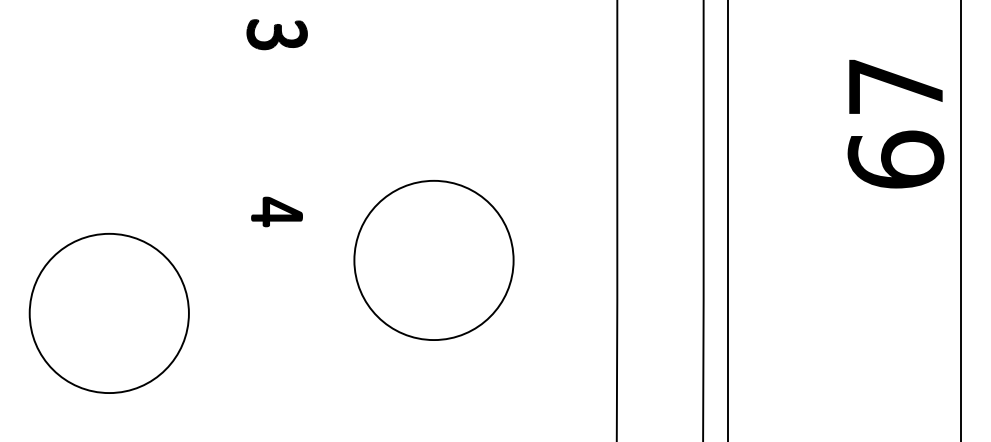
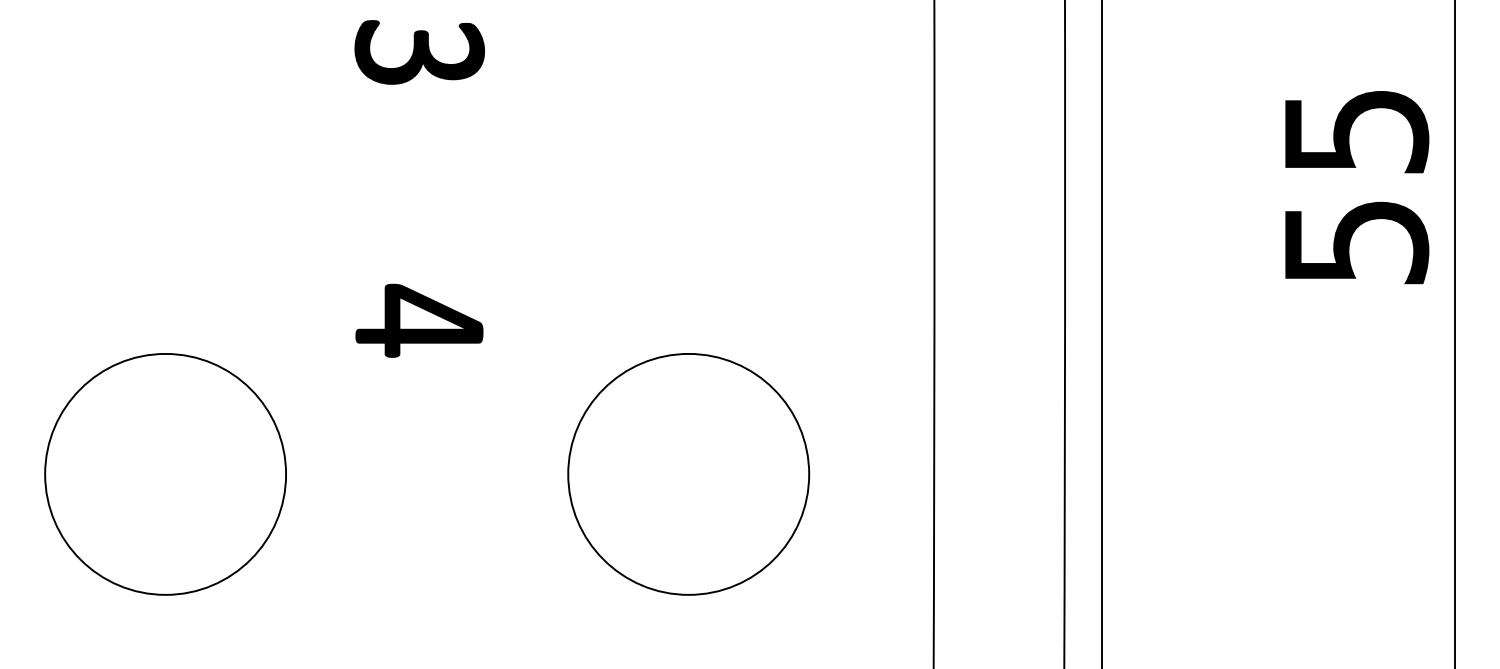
part: (276, 34) -> (418, 52), size x1.43
text: (895, 123) -> (1355, 186), 67 -> 55
part: (276, 211) -> (418, 320), size x1.67
circle: (433, 260) -> (687, 474), moved

